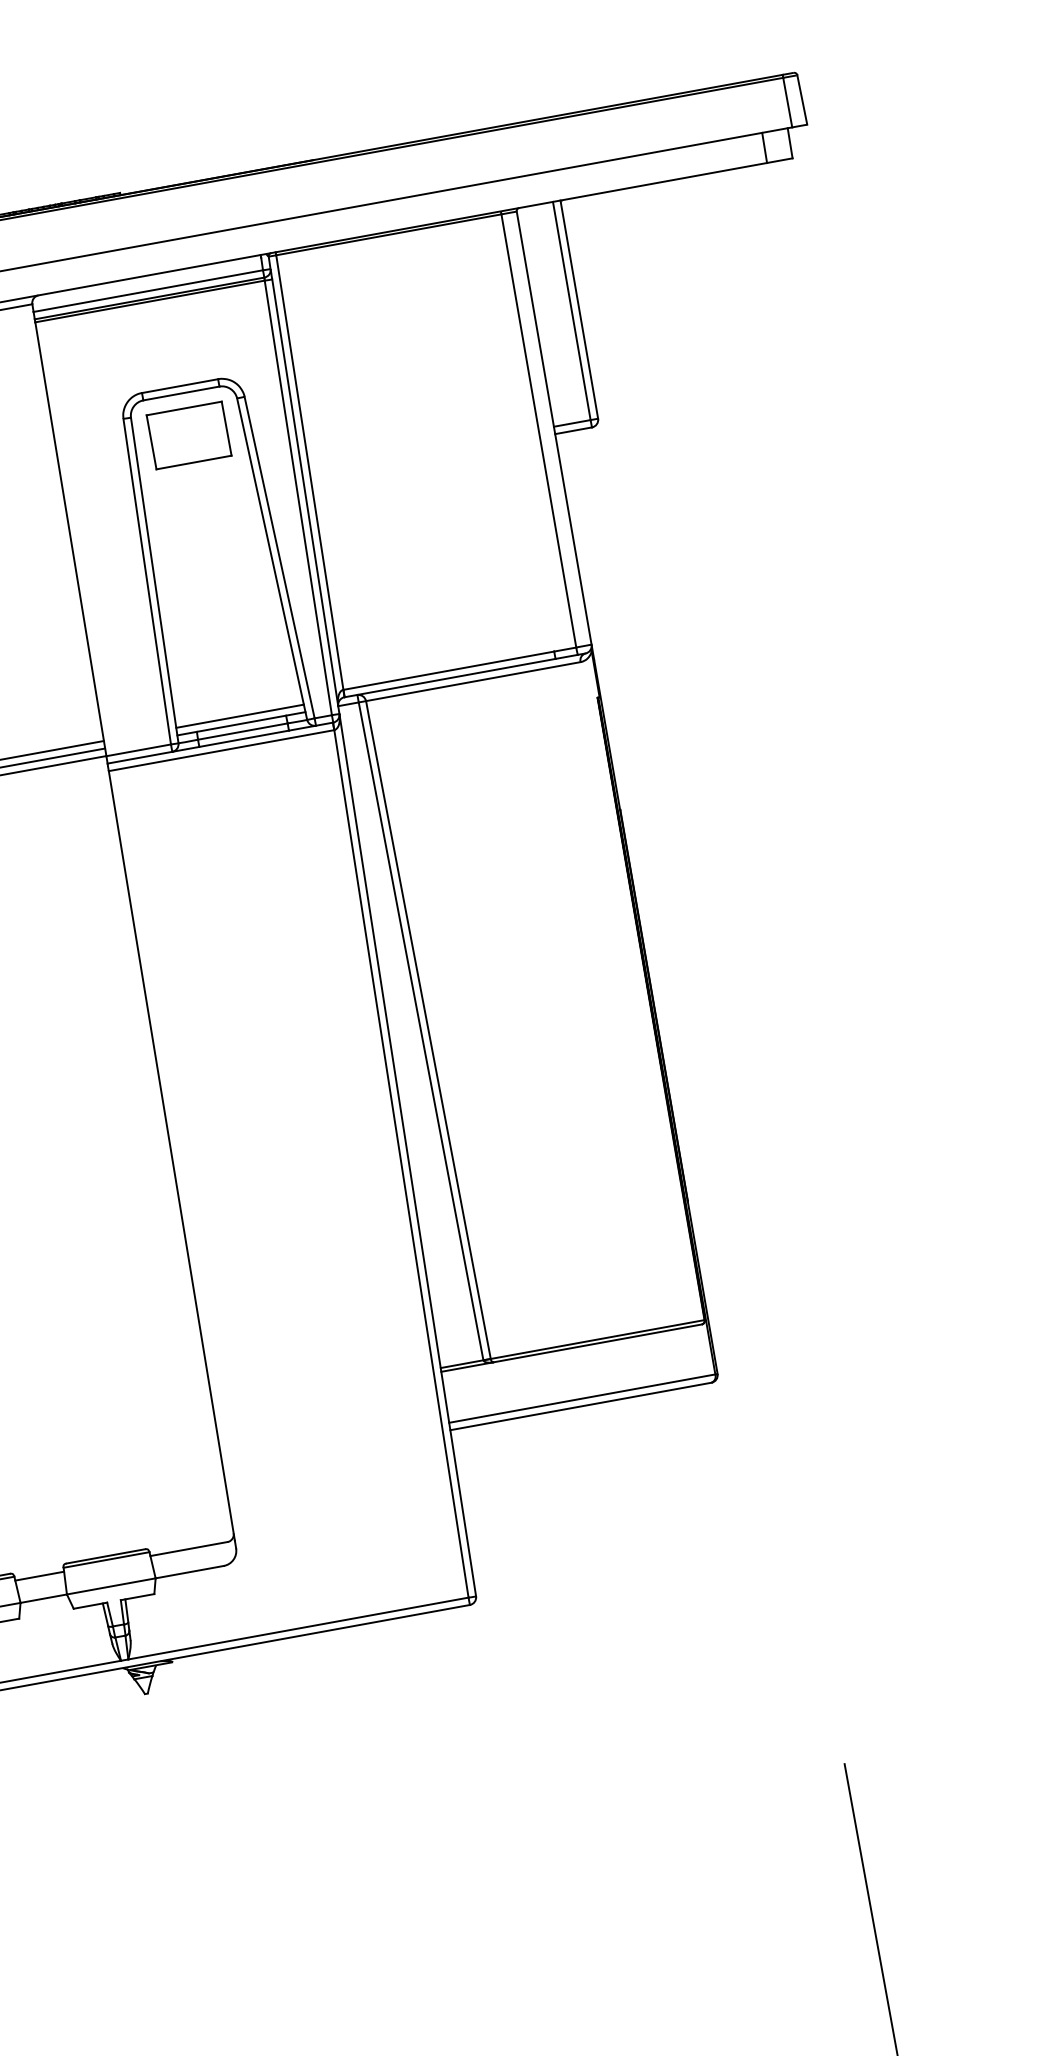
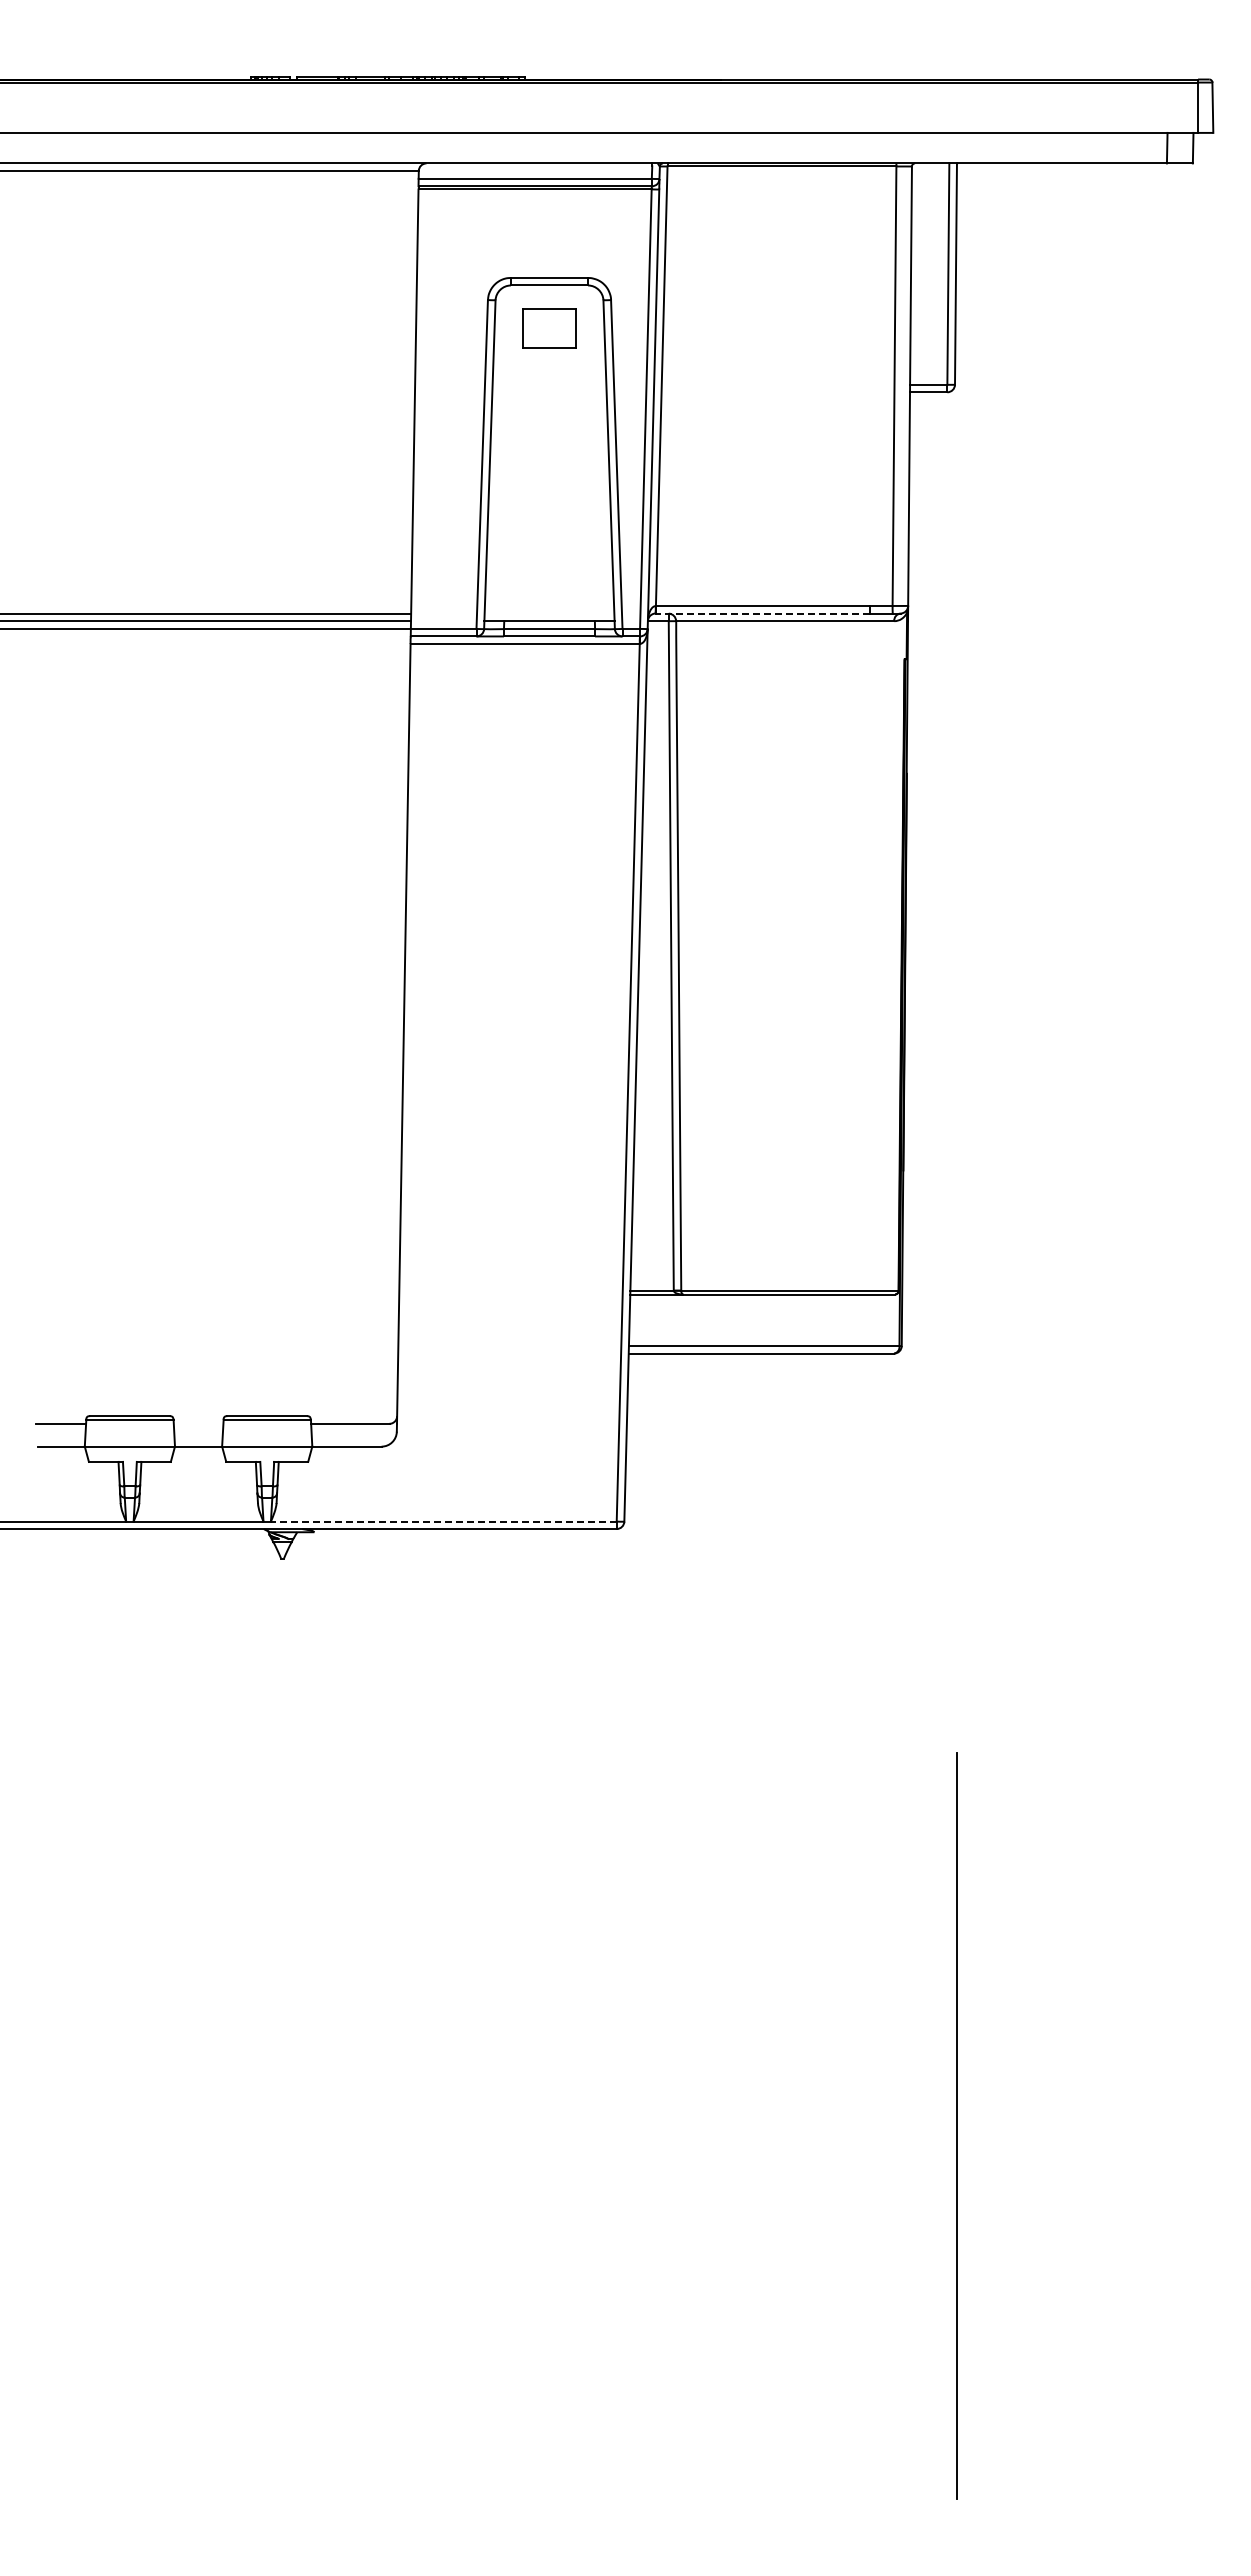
part: (189, 435) -> (549, 328), size x0.7
line: (449, 678) -> (762, 613), solid -> dashed
line: (240, 716) -> (549, 613), removed
line: (39, 1575) -> (198, 1423), removed
line: (298, 1628) -> (443, 1521), solid -> dashed

